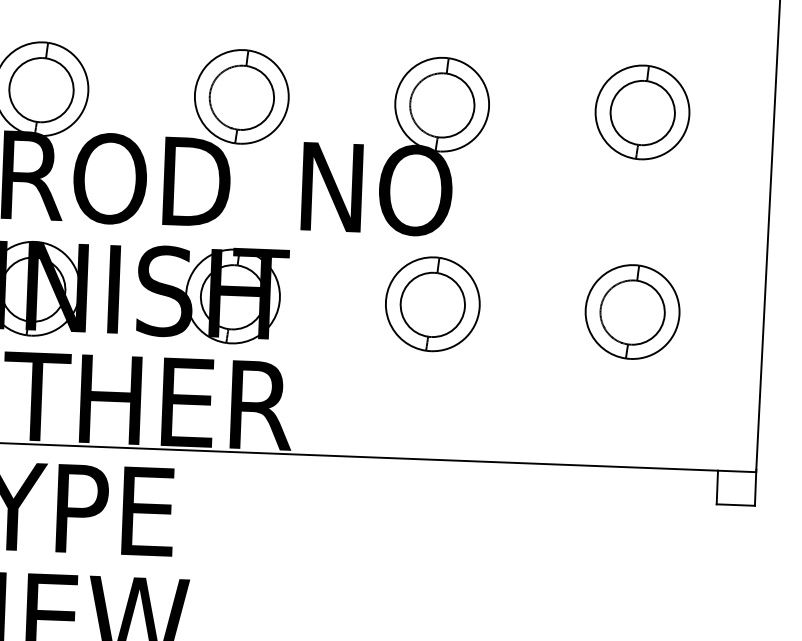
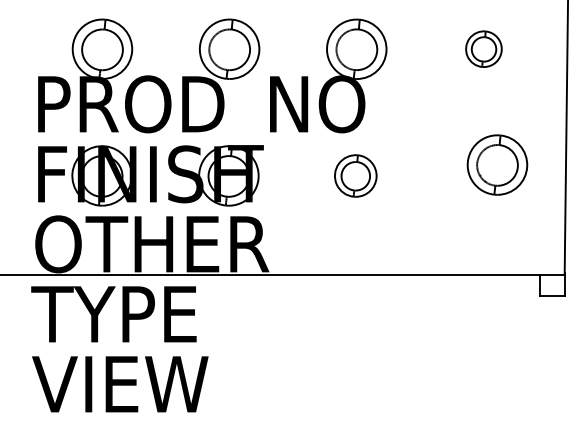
part: (641, 111) -> (483, 48), size x0.6
part: (432, 303) -> (355, 175), size x0.7
part: (632, 311) -> (497, 164), moved

